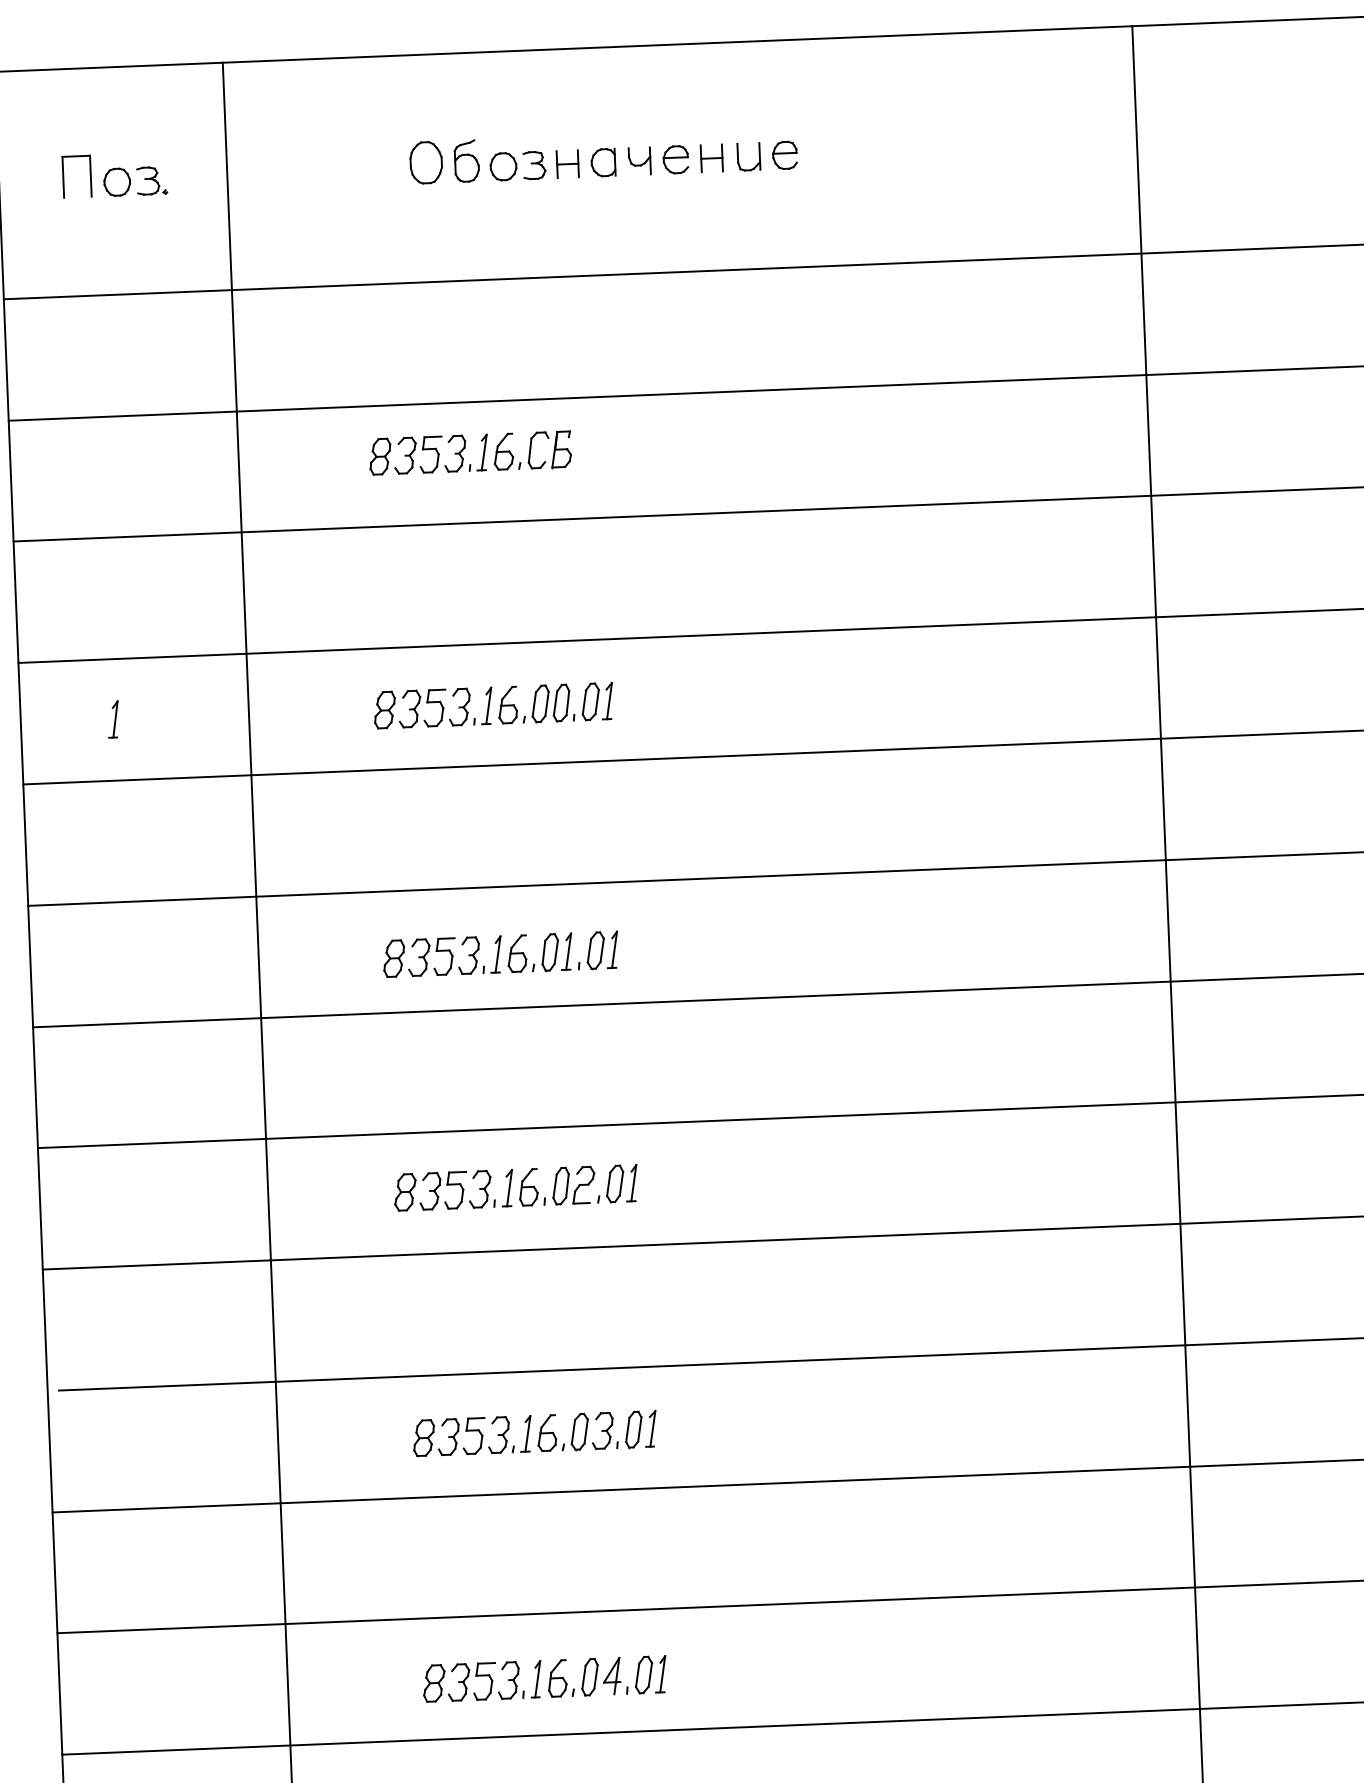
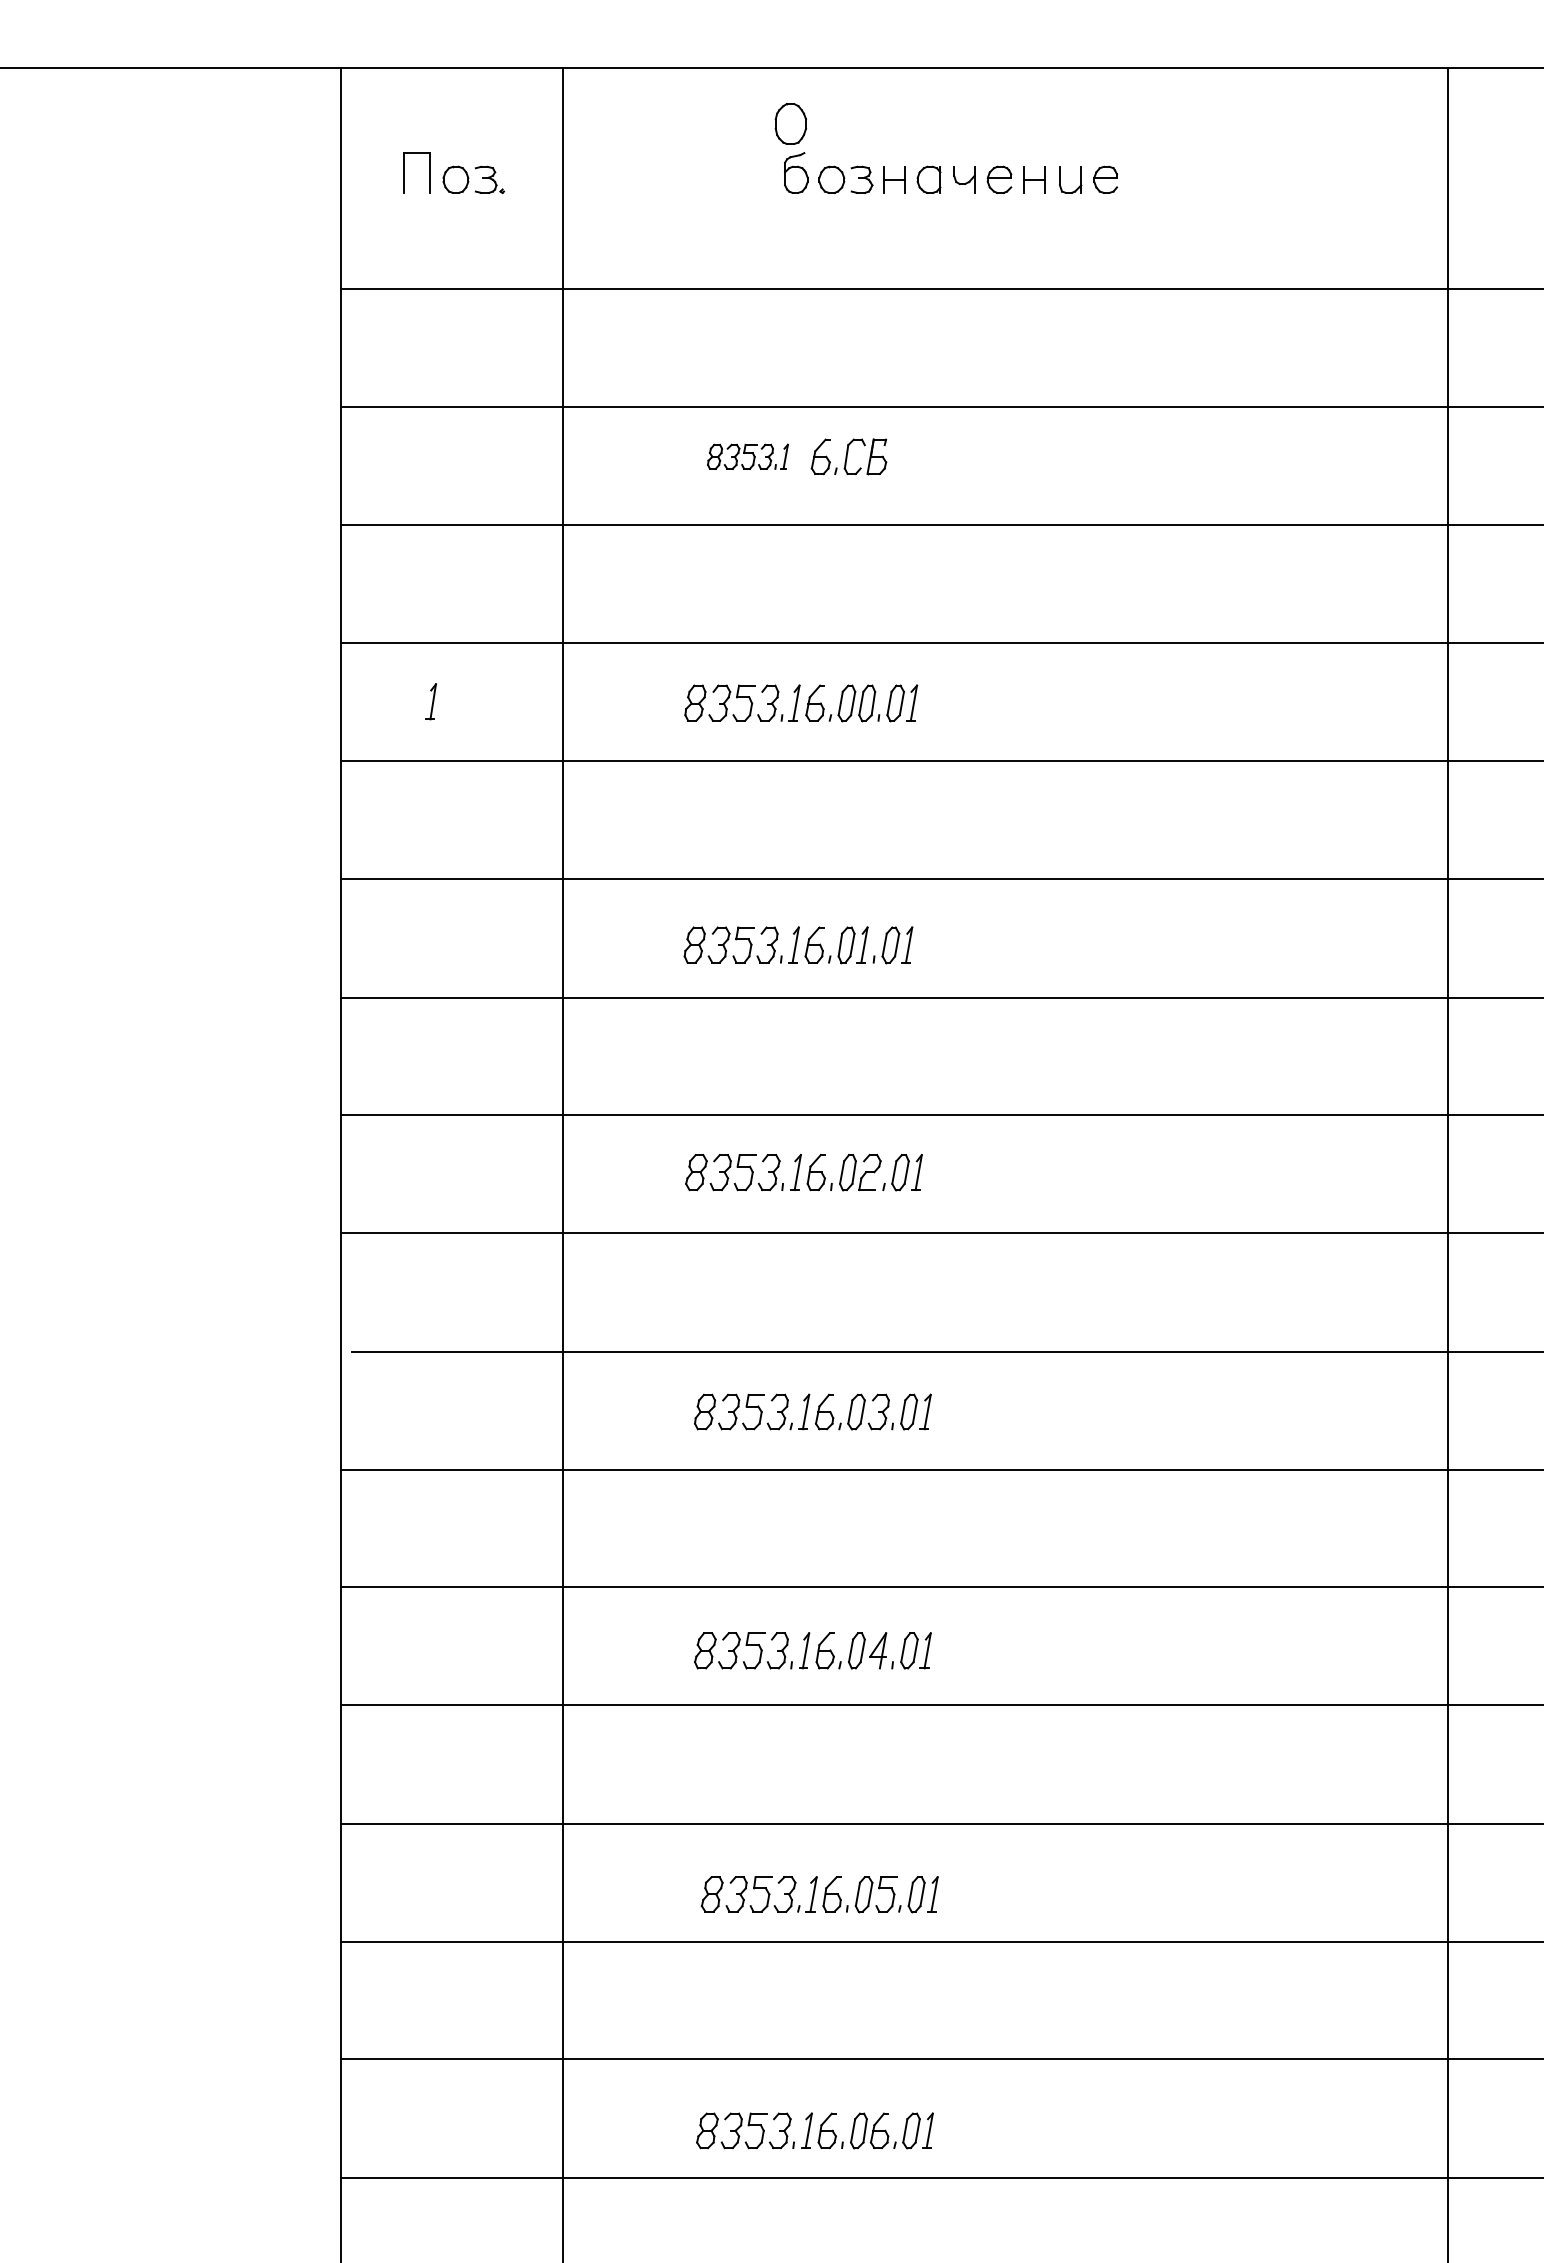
part: (425, 162) -> (790, 123), moved
part: (428, 454) -> (747, 456), size x0.7

